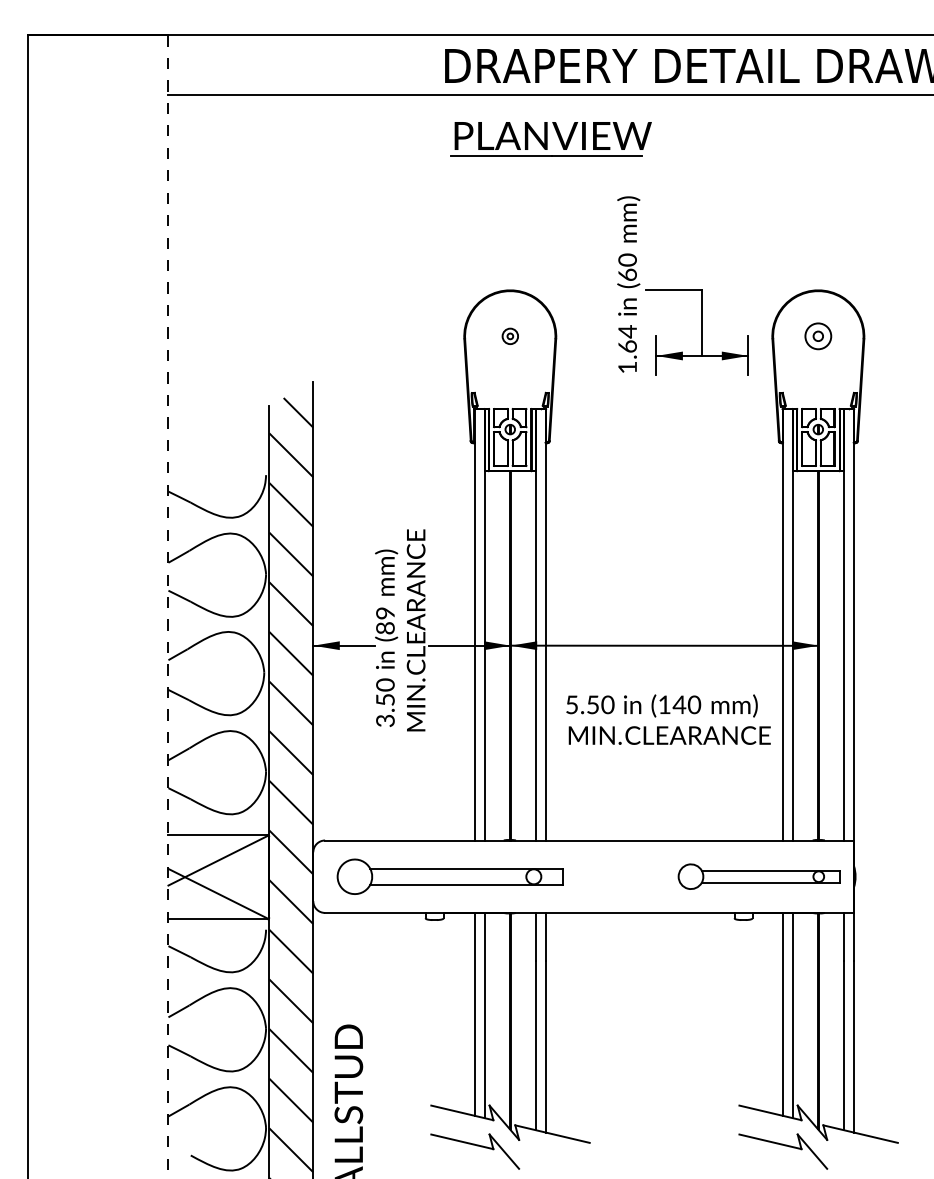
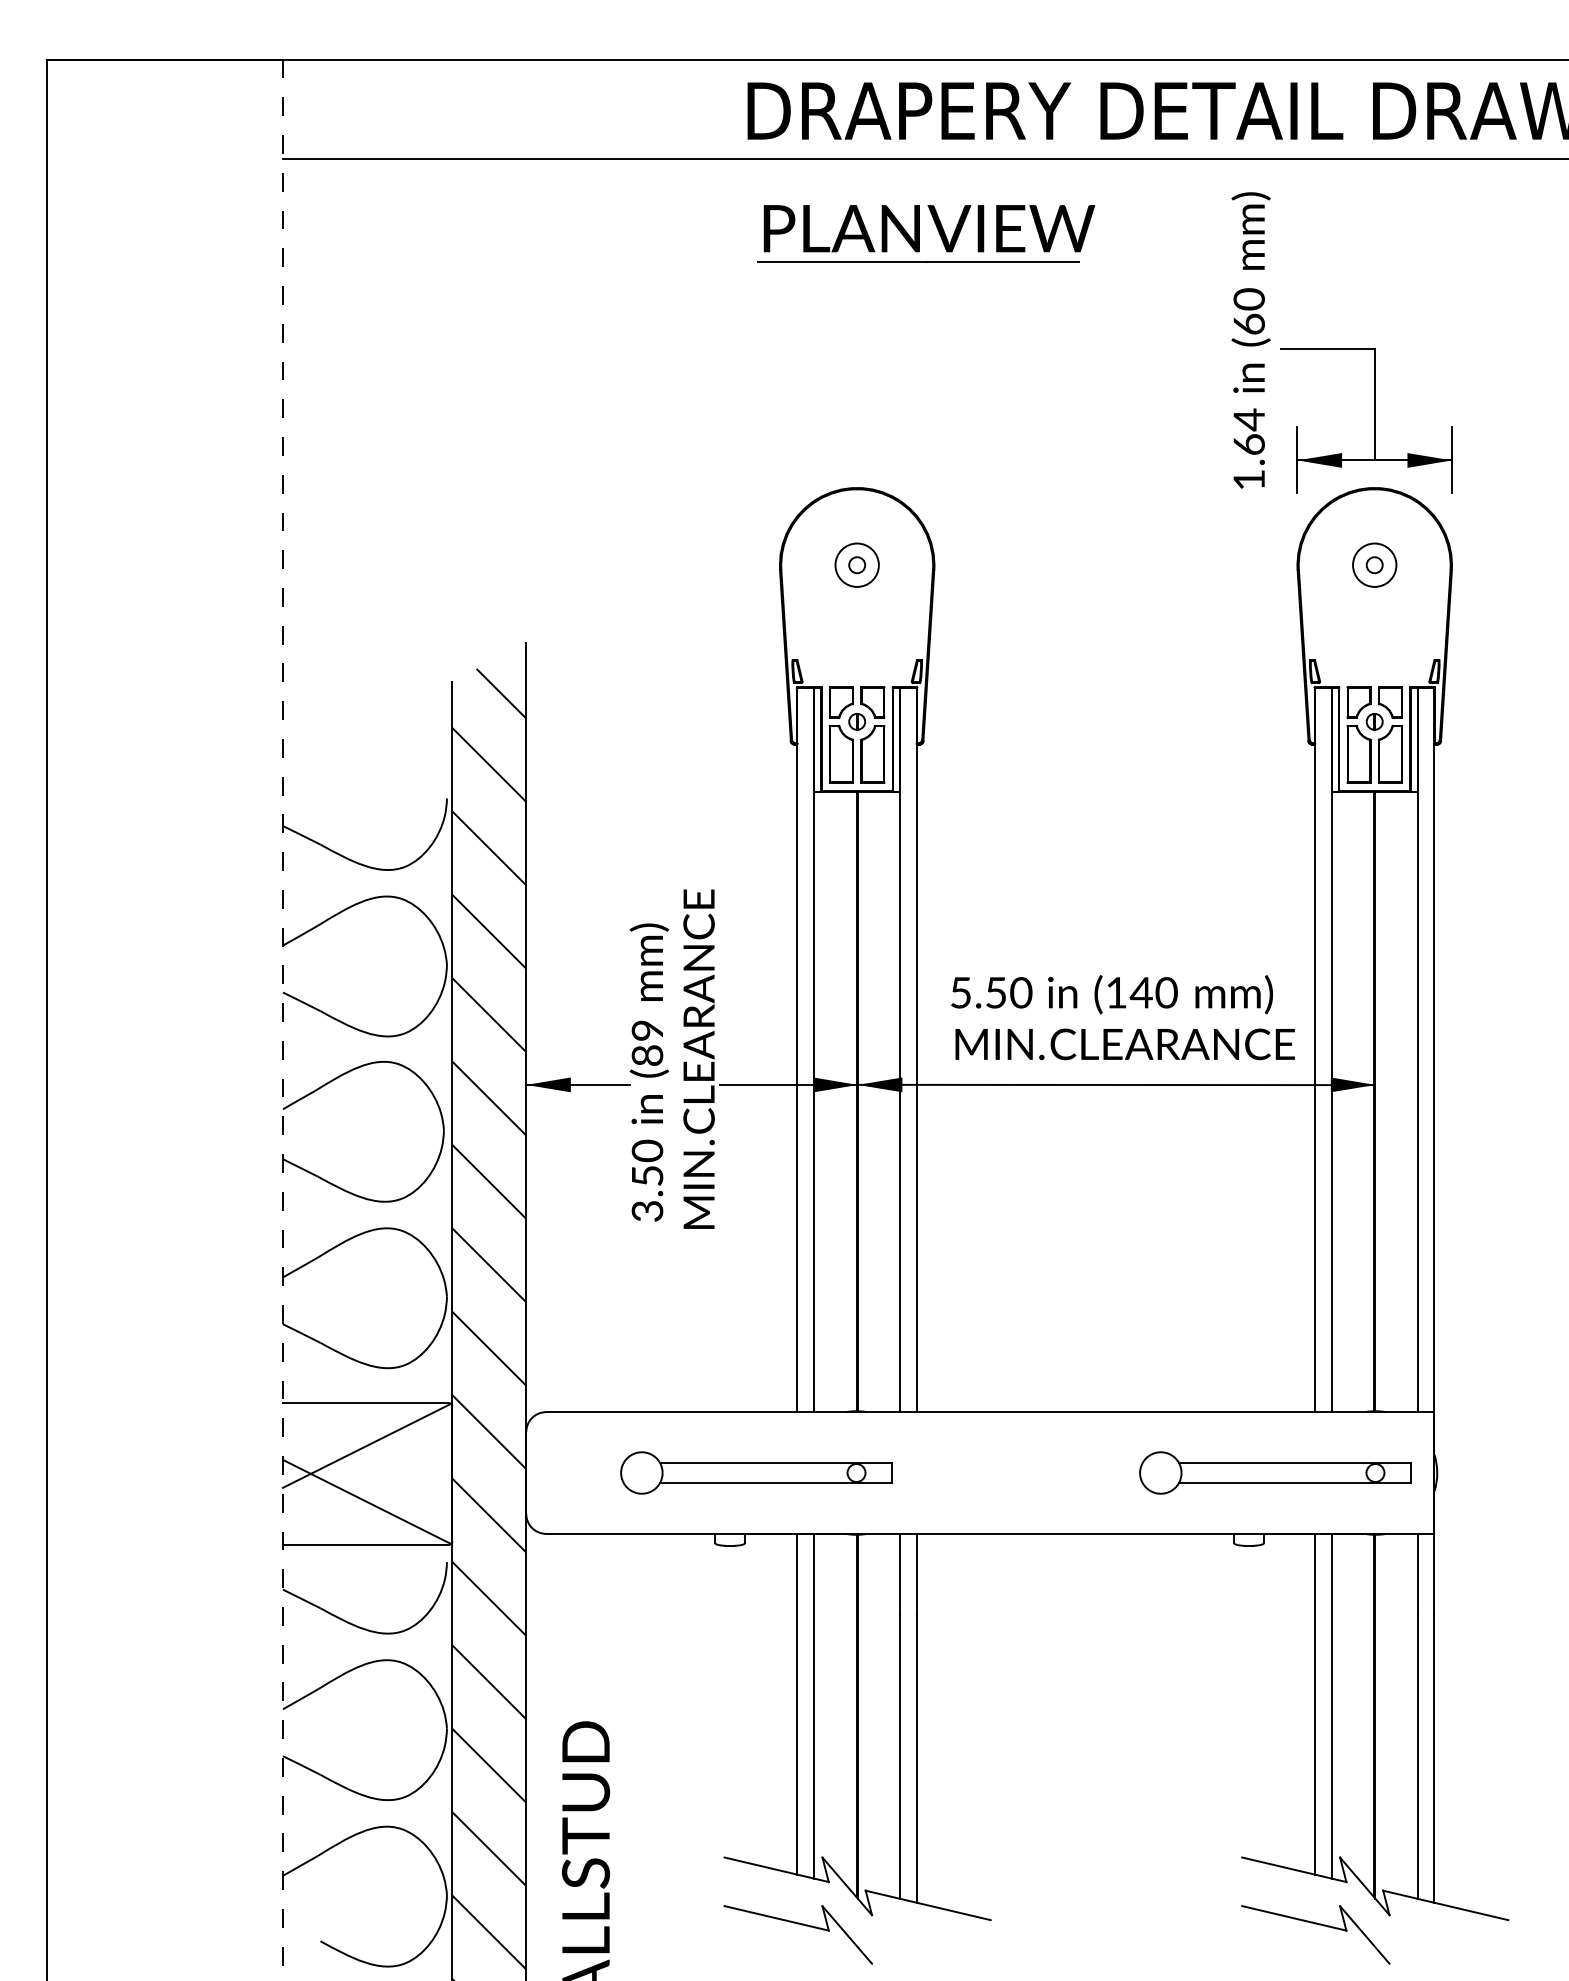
part: (682, 285) -> (1341, 342), moved
part: (510, 336) -> (857, 565), size x1.67
text: (668, 719) -> (1122, 1017), moved
part: (449, 876) -> (755, 1472), size x0.71

